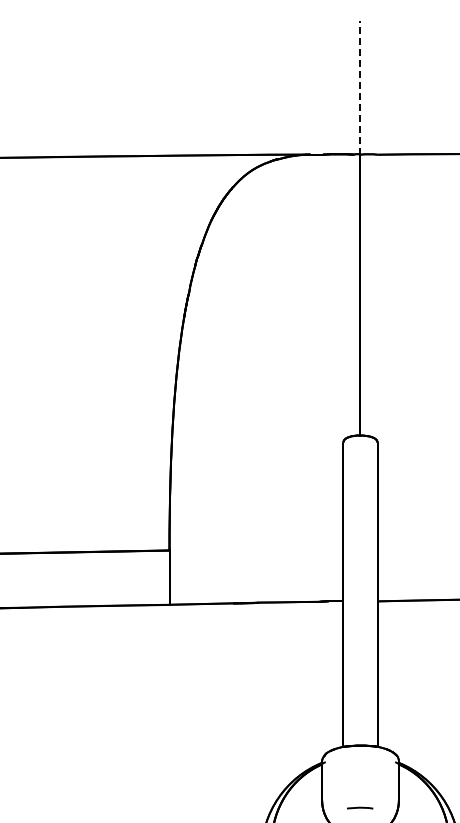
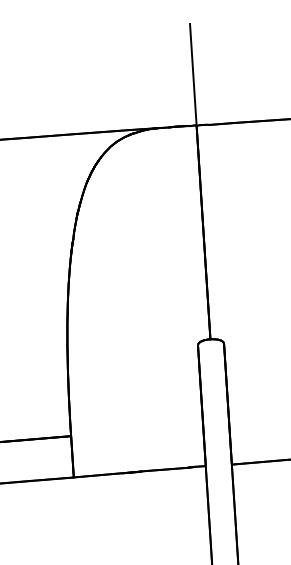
line: (360, 87) -> (193, 74), dashed -> solid

